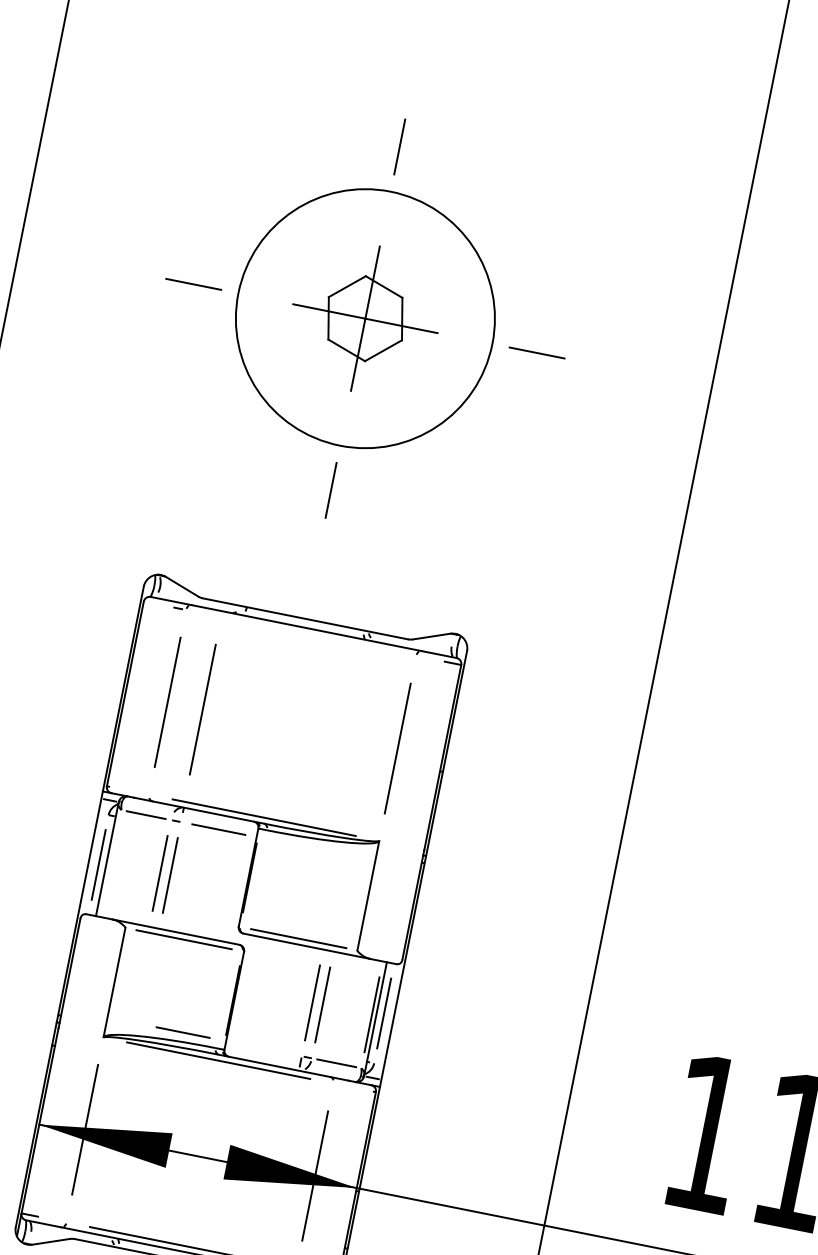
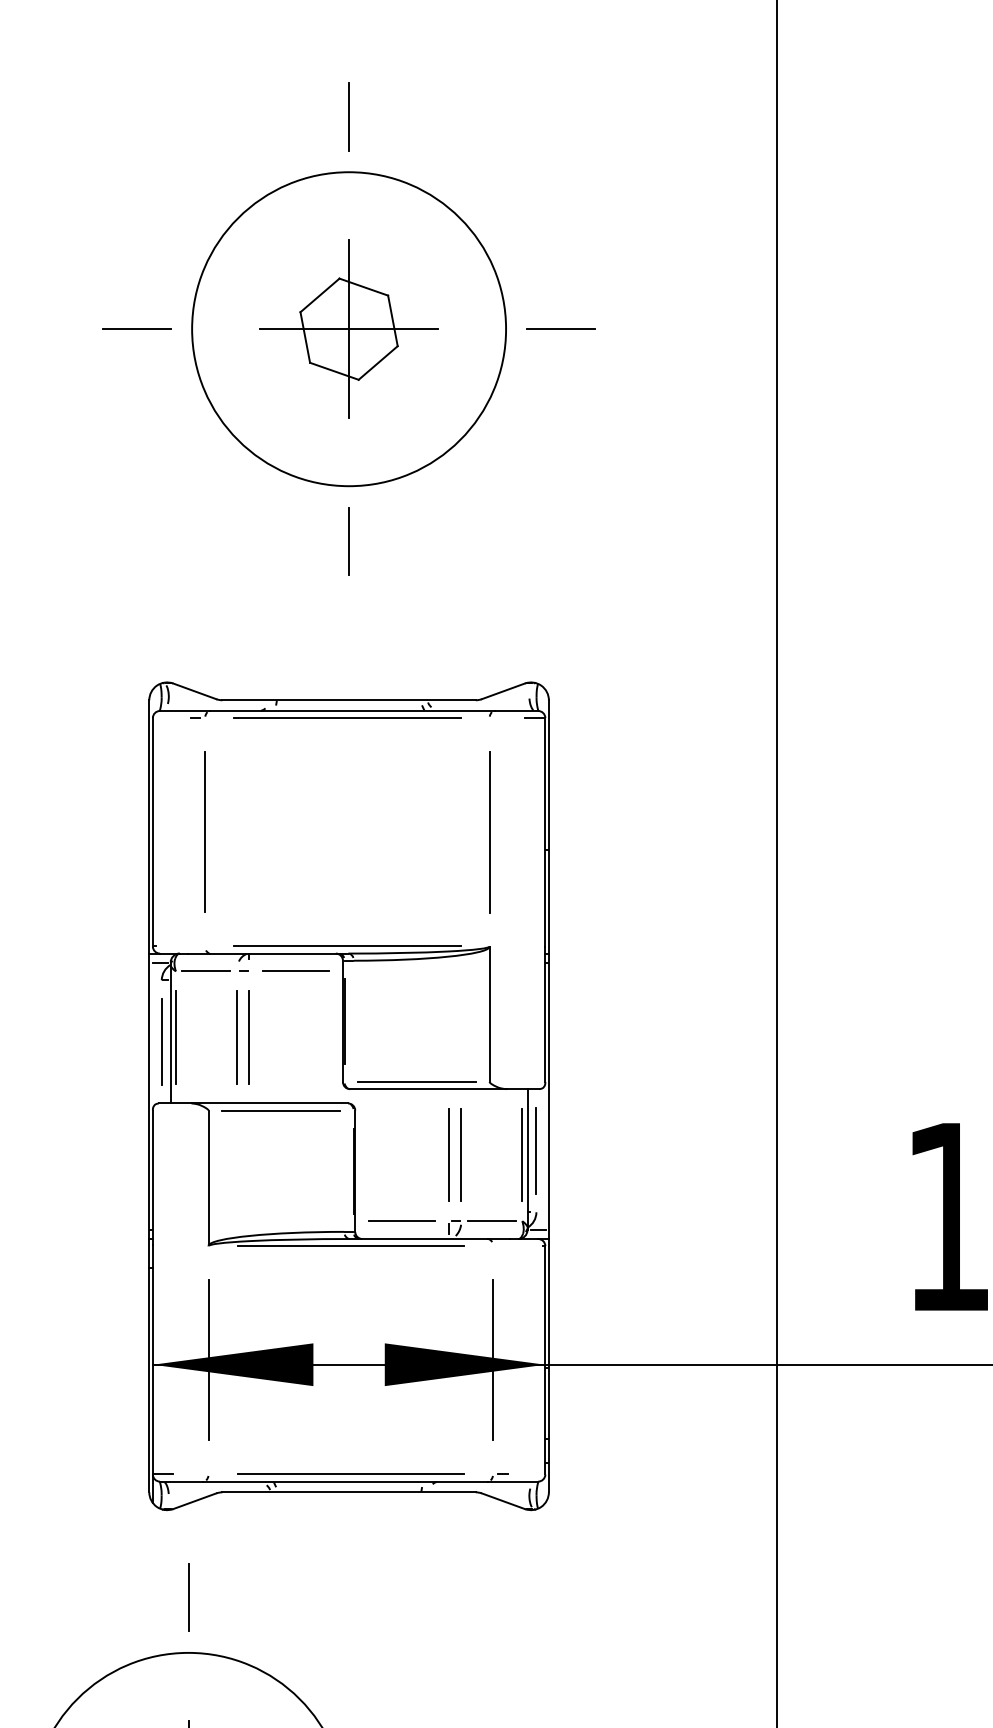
line: (301, 633) -> (347, 718), added
line: (202, 709) -> (248, 832), removed
line: (110, 863) -> (175, 1037), added
line: (182, 1031) -> (401, 1220), moved

